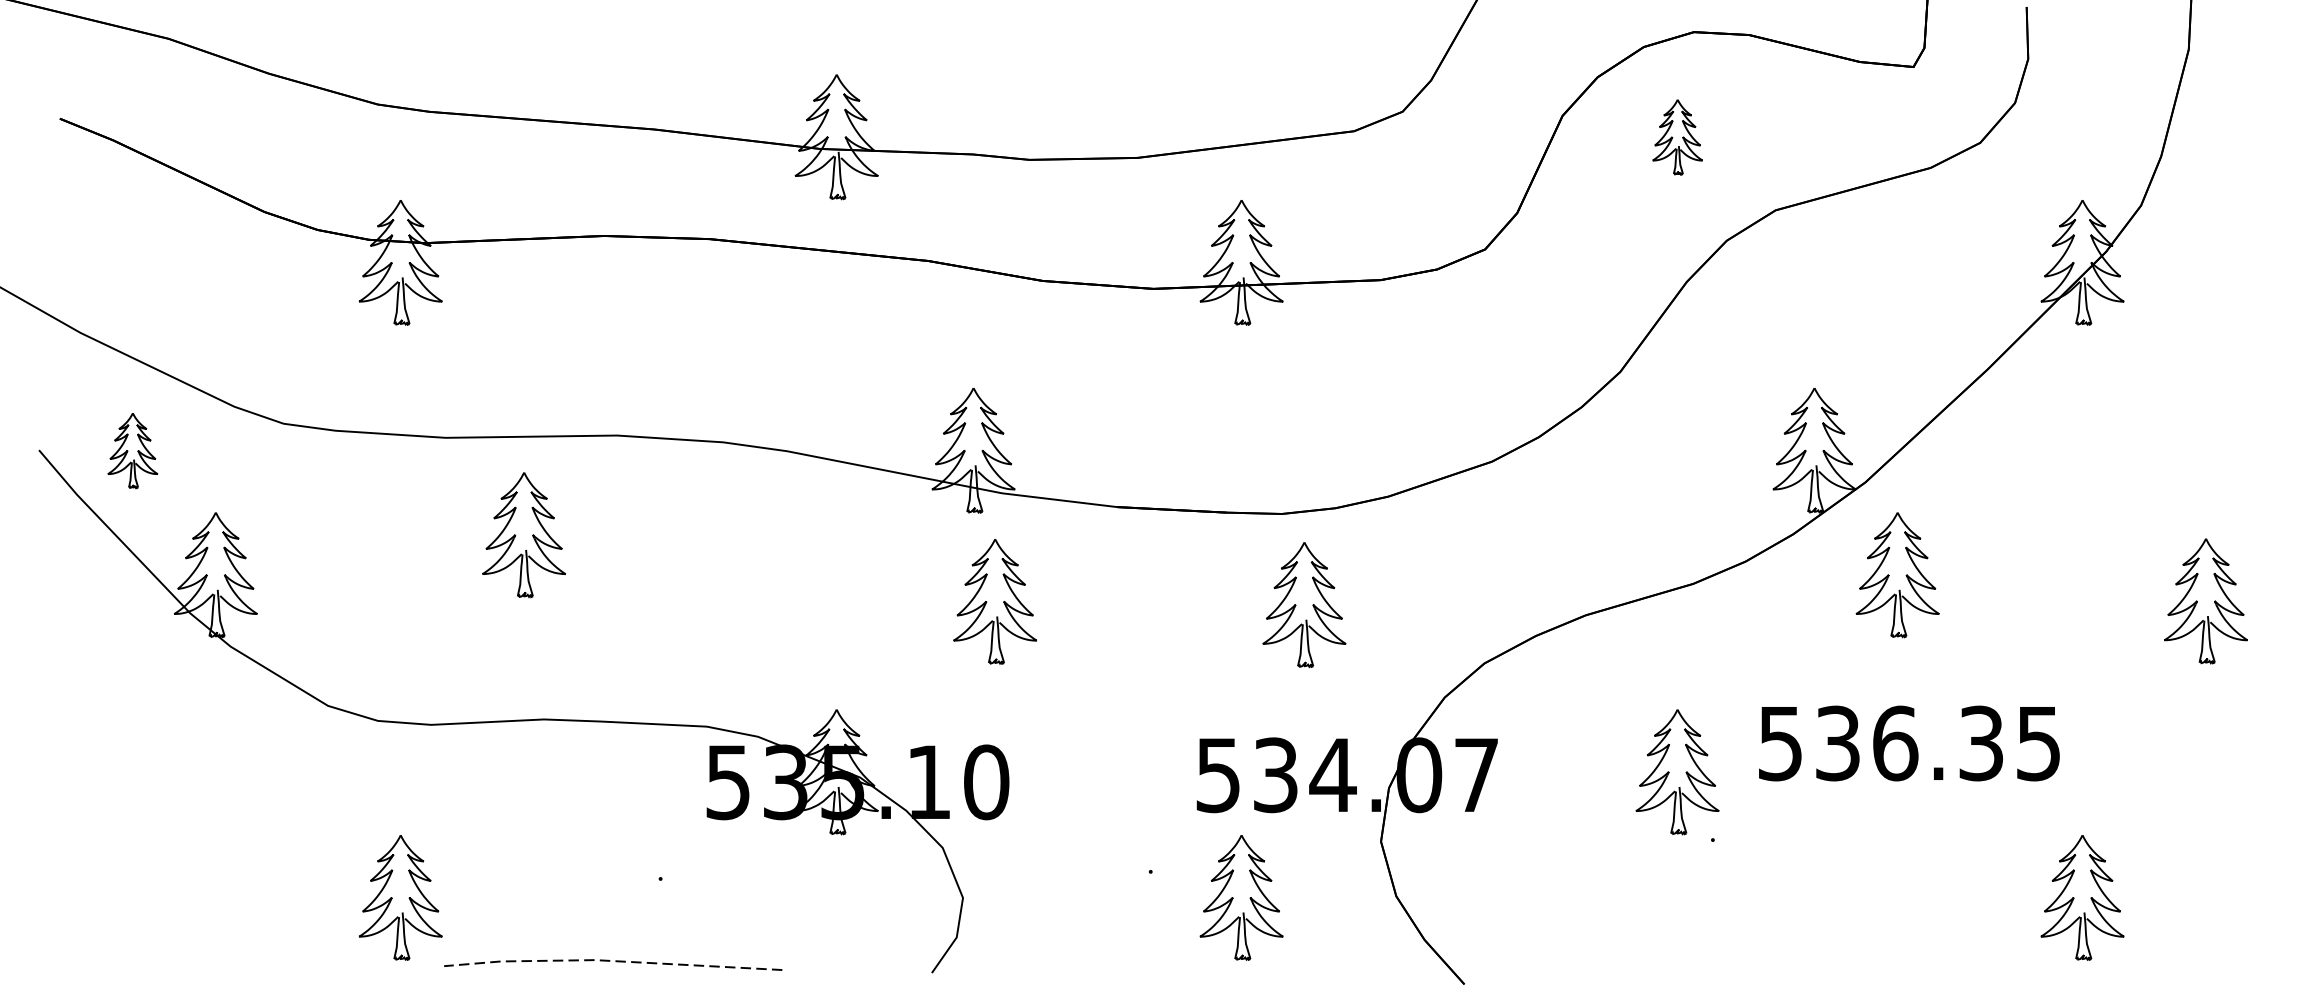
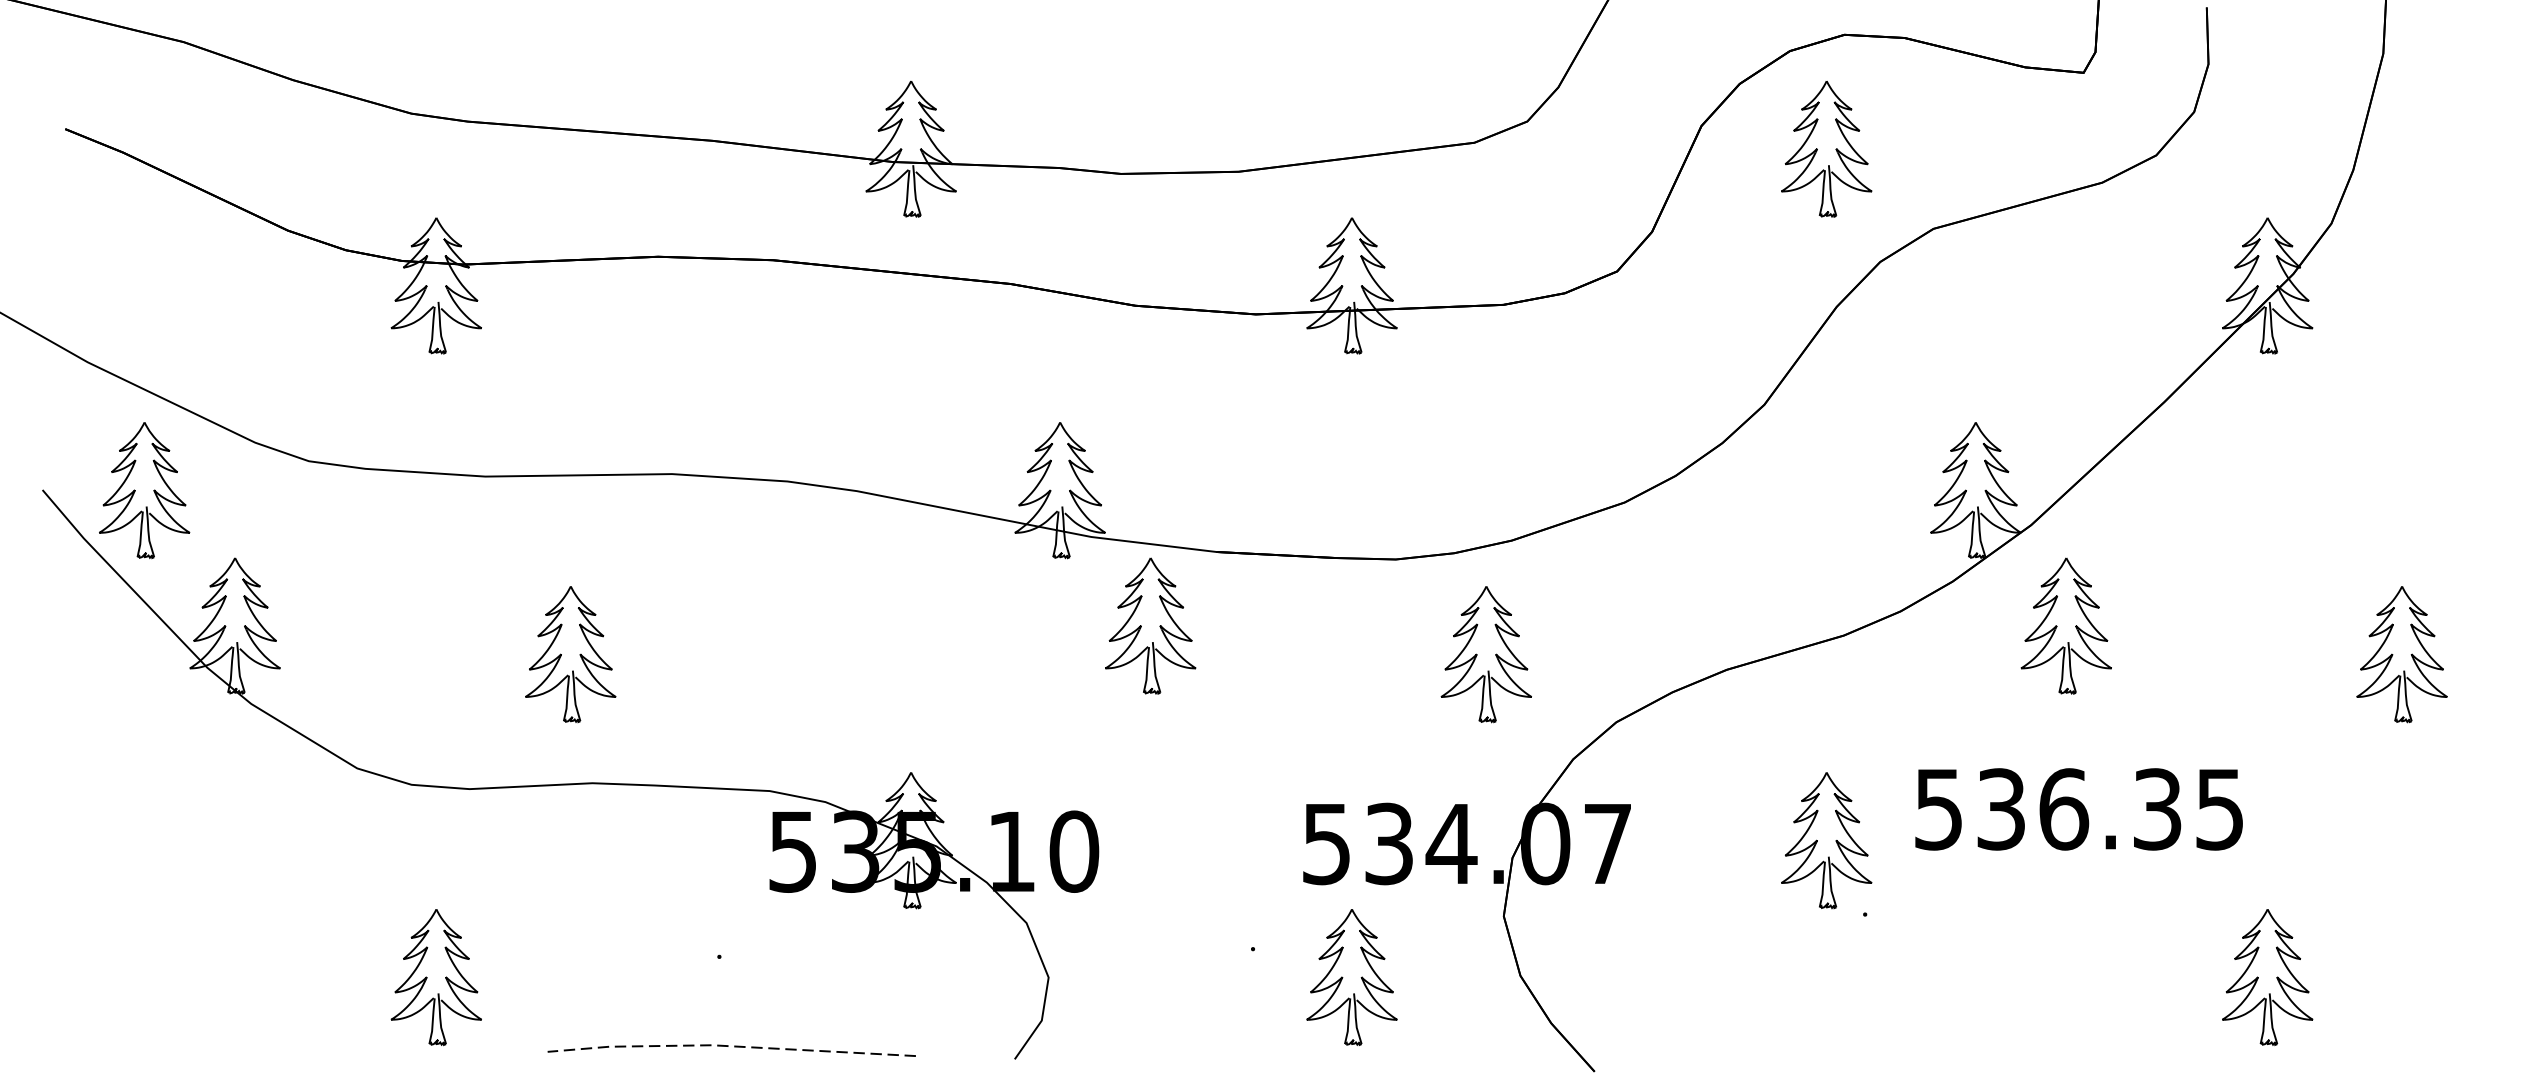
part: (1677, 137) -> (1826, 149), size x1.67
part: (132, 450) -> (144, 490), size x1.67
part: (523, 535) -> (570, 654), moved
part: (995, 601) -> (1150, 625), moved
part: (1303, 604) -> (1485, 654), moved
line: (615, 962) -> (734, 1047), moved

